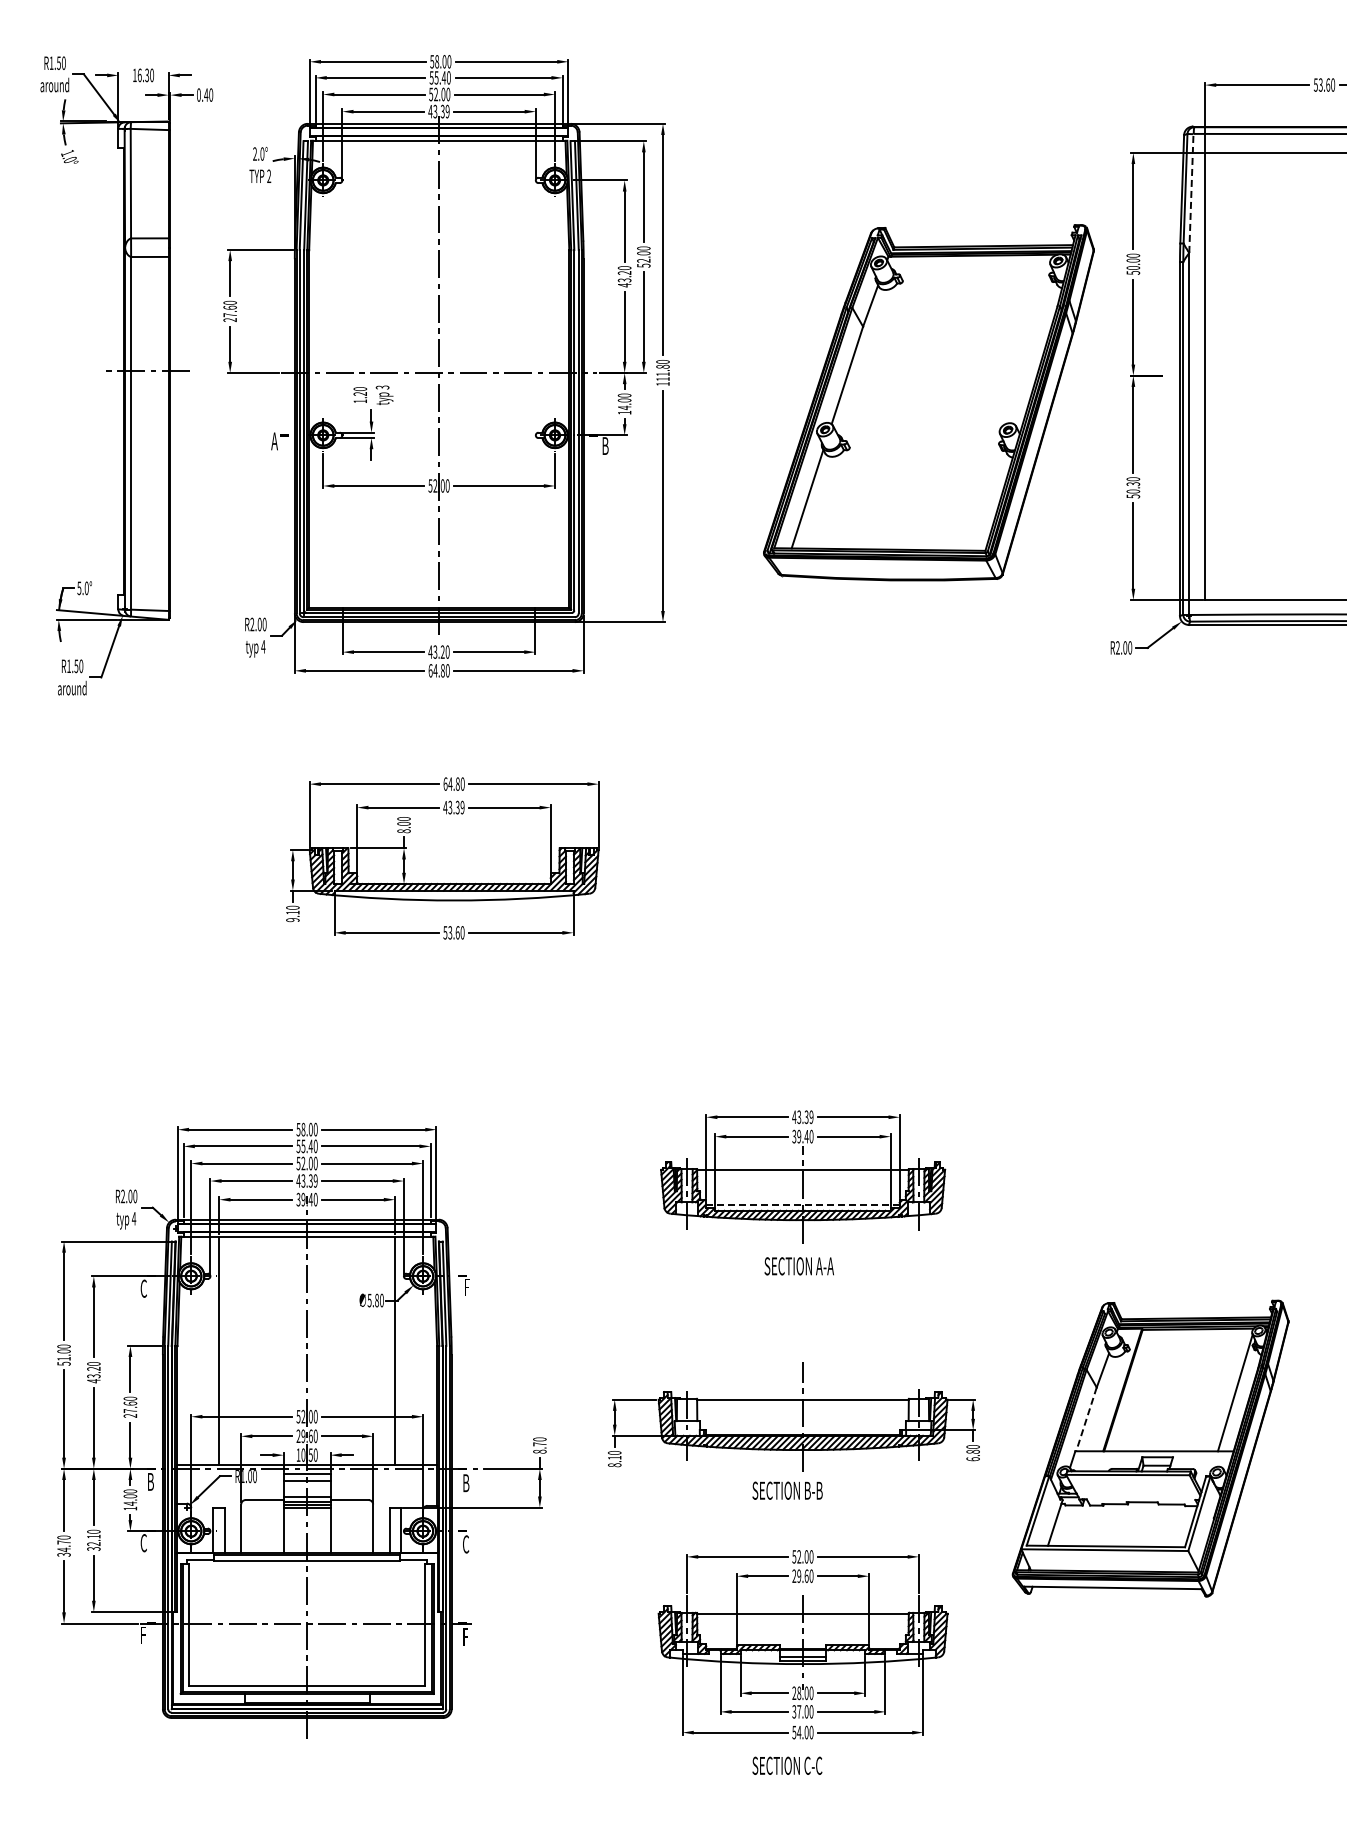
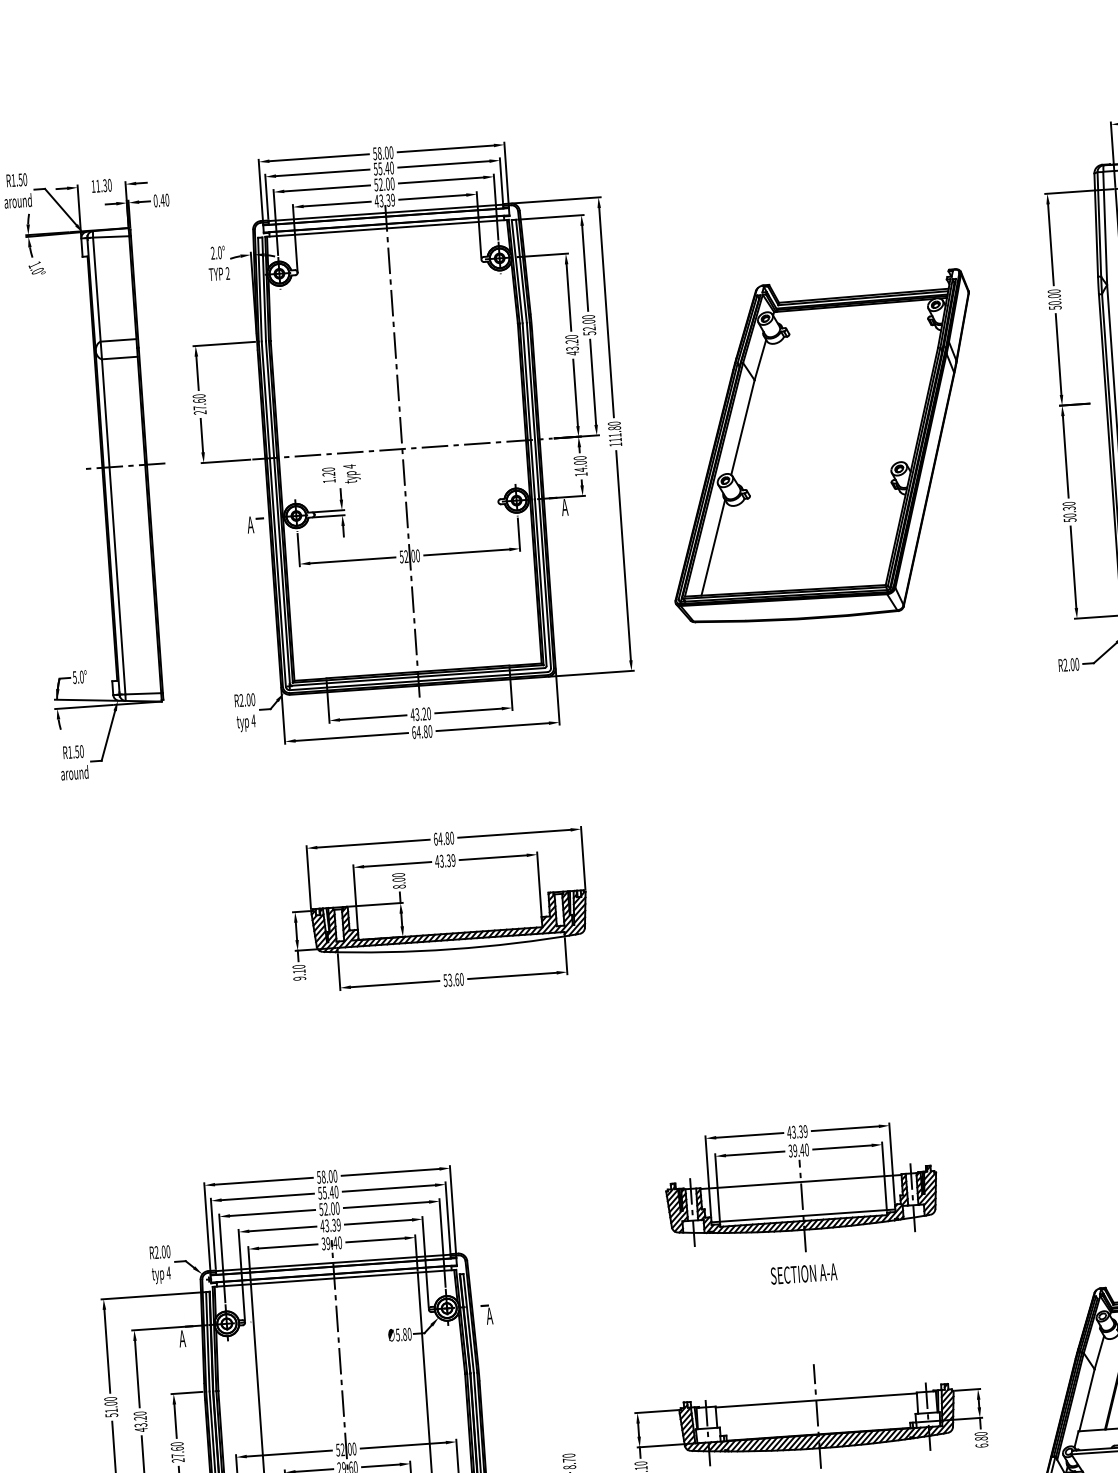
text: (139, 74) -> (97, 185), 16.30 -> 11.30
line: (1191, 193) -> (1105, 228), dashed -> solid
text: (382, 387) -> (349, 466), 3 -> 4
part: (928, 402) -> (821, 447), moved
text: (604, 445) -> (564, 506), B -> A
line: (802, 1205) -> (802, 1215), dashed -> solid
text: (466, 1287) -> (489, 1316), F -> A
text: (143, 1288) -> (182, 1338), C -> A
line: (1086, 1419) -> (1087, 1400), dashed -> solid

